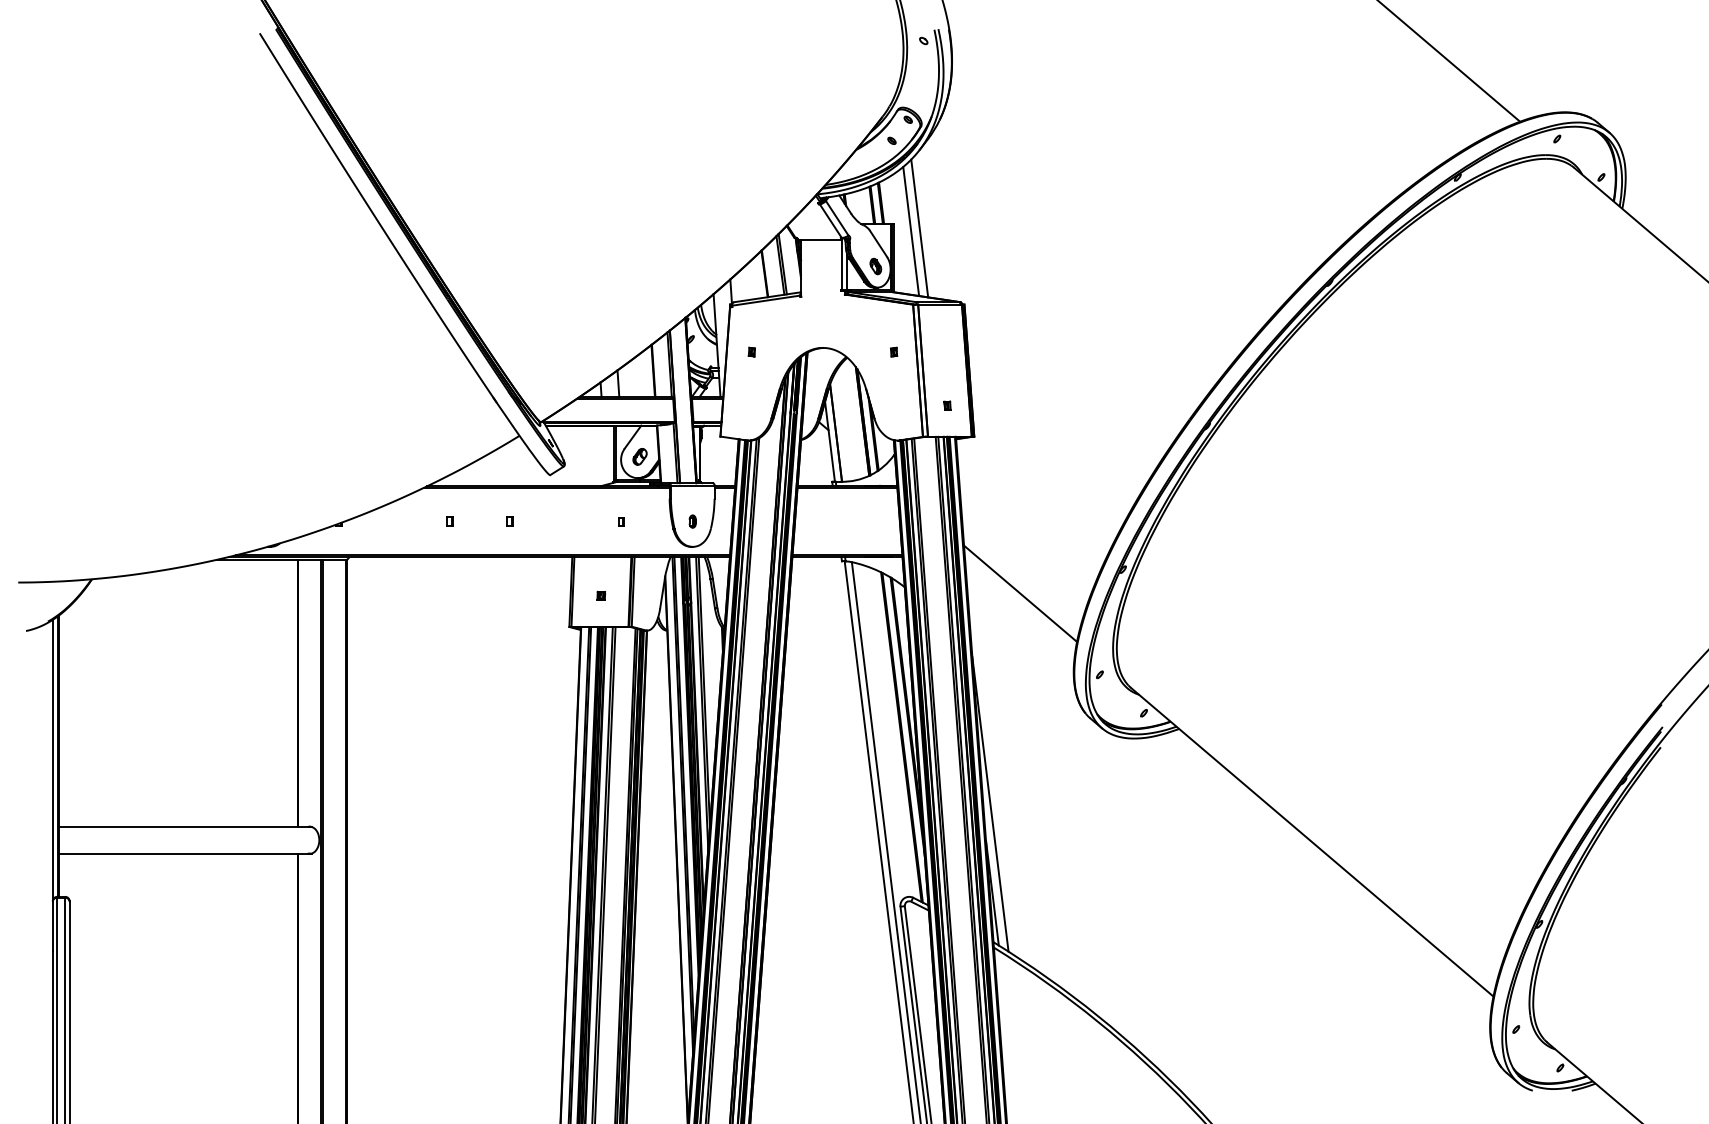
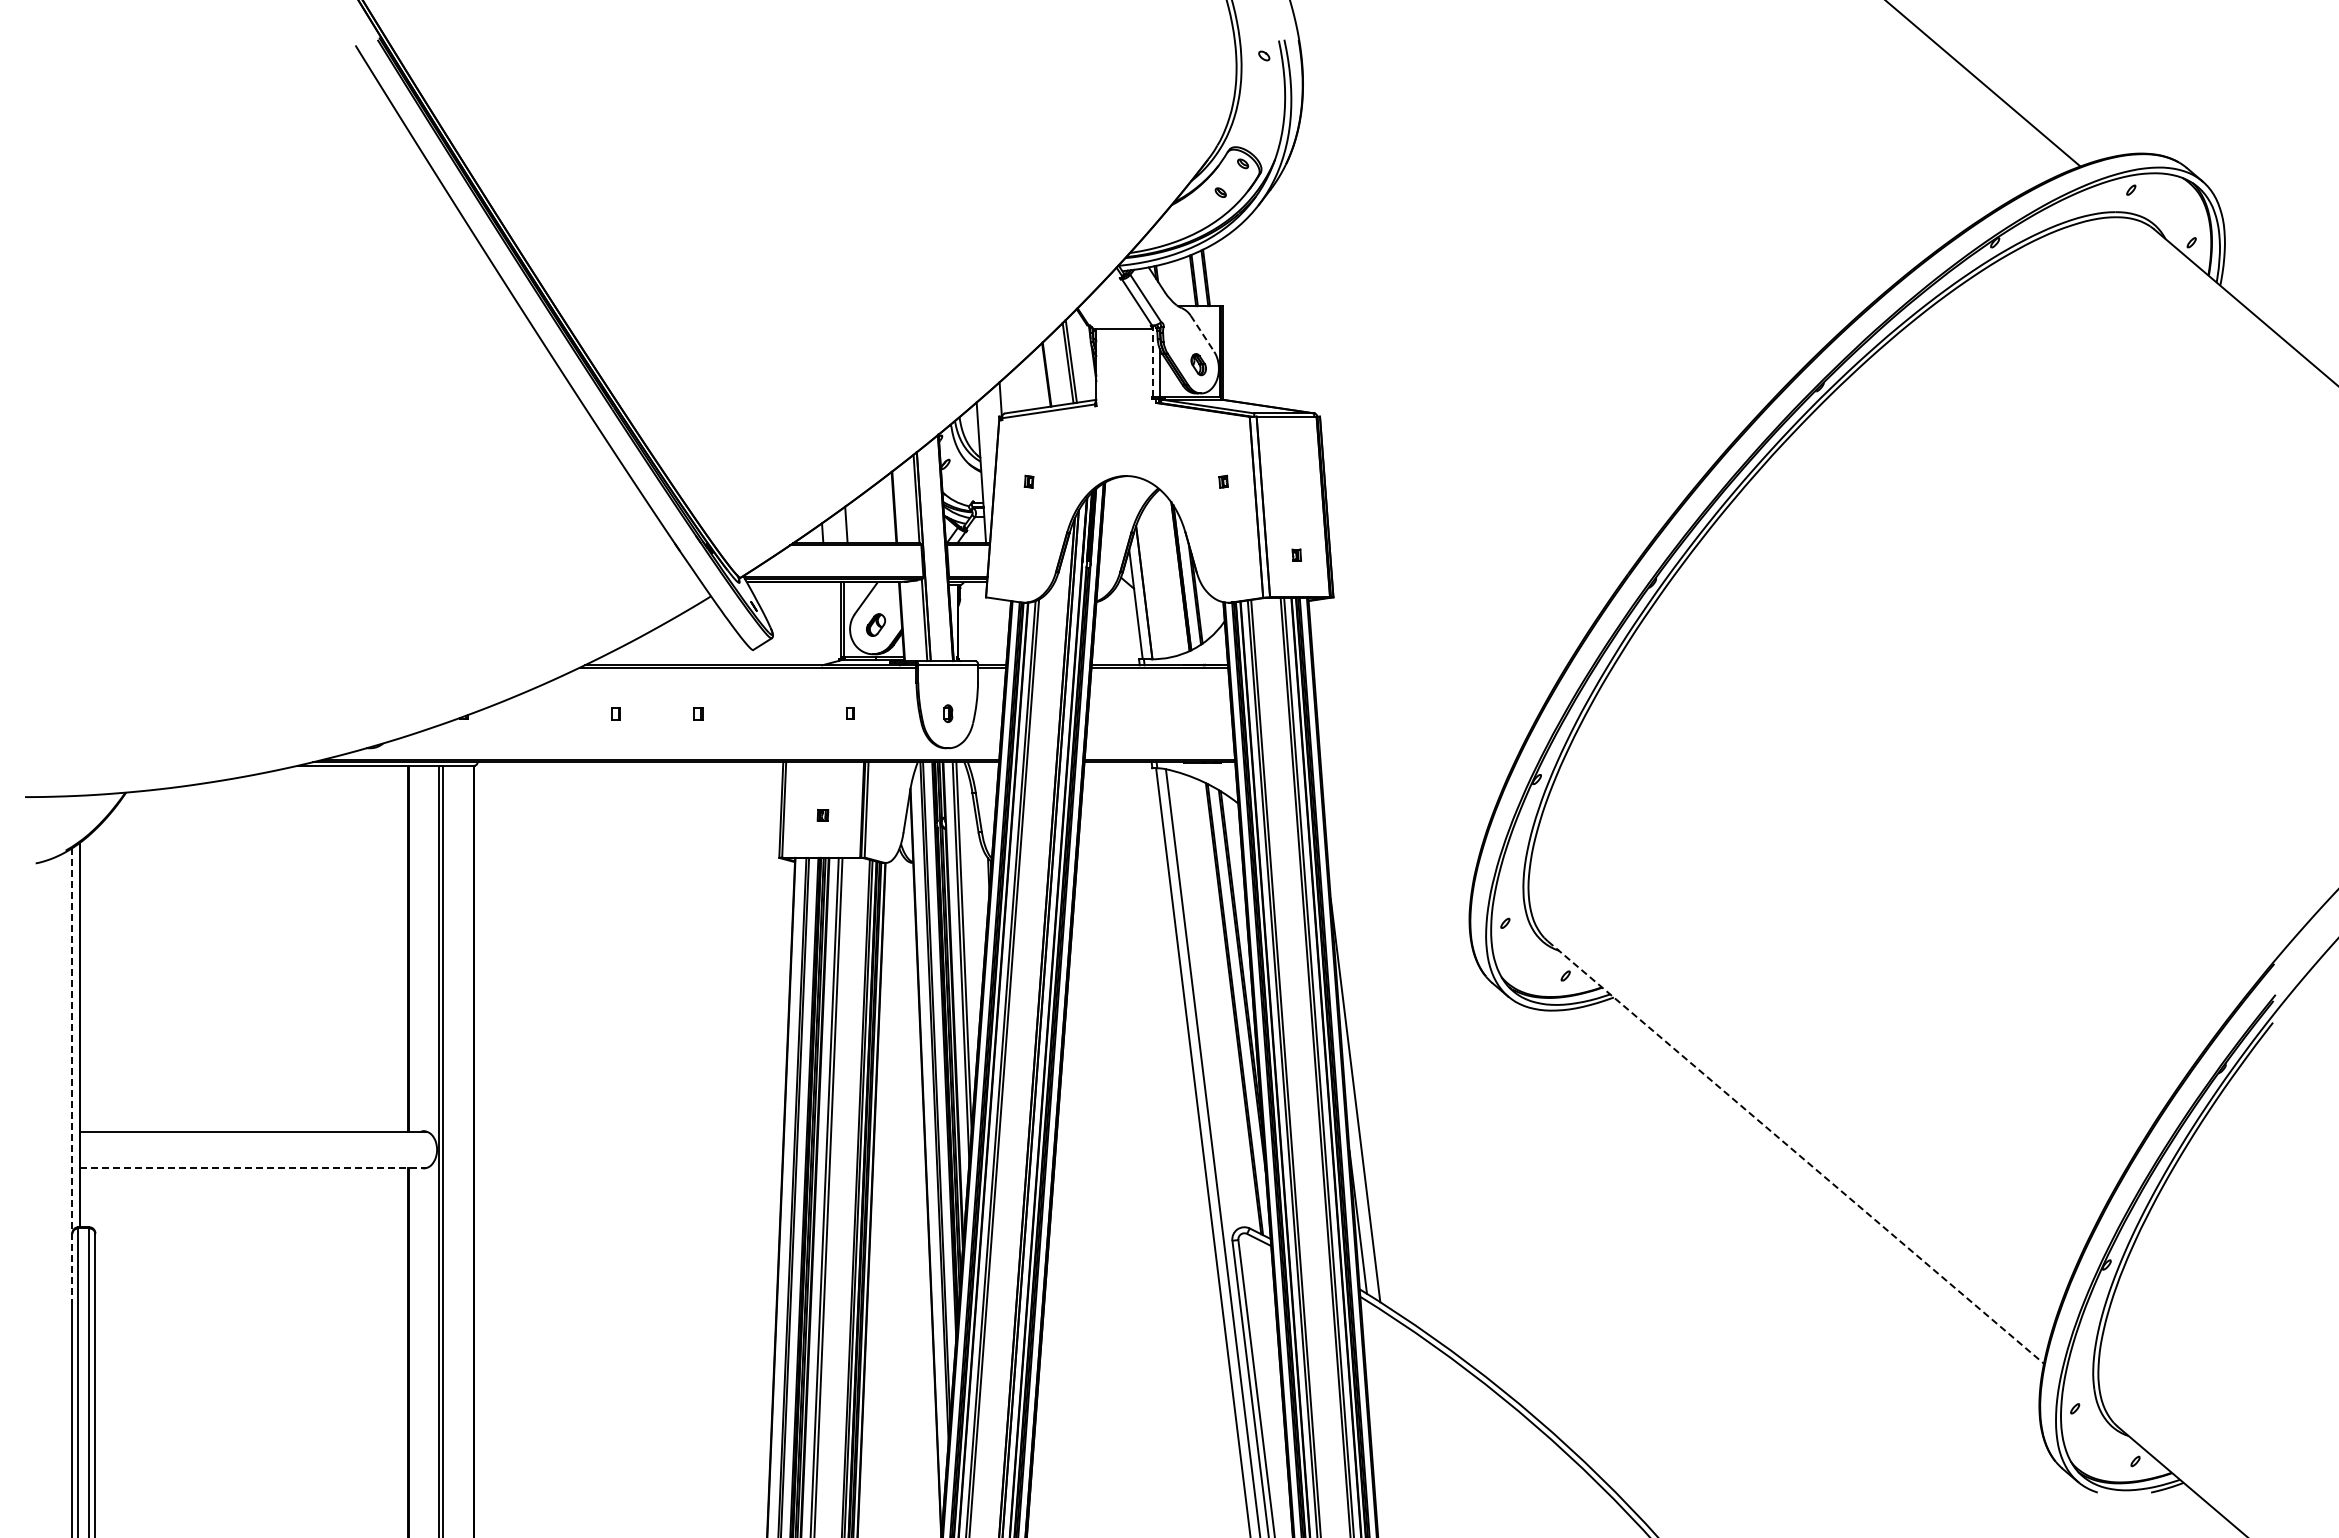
line: (919, 228) -> (1258, 312), removed
line: (910, 231) -> (1246, 316), removed
line: (878, 243) -> (1202, 333), solid -> dashed
line: (842, 264) -> (1152, 361), solid -> dashed
line: (1020, 593) -> (1396, 812), removed
line: (52, 785) -> (72, 1074), solid -> dashed
line: (1311, 842) -> (1795, 1152), solid -> dashed
line: (185, 853) -> (254, 1168), solid -> dashed

